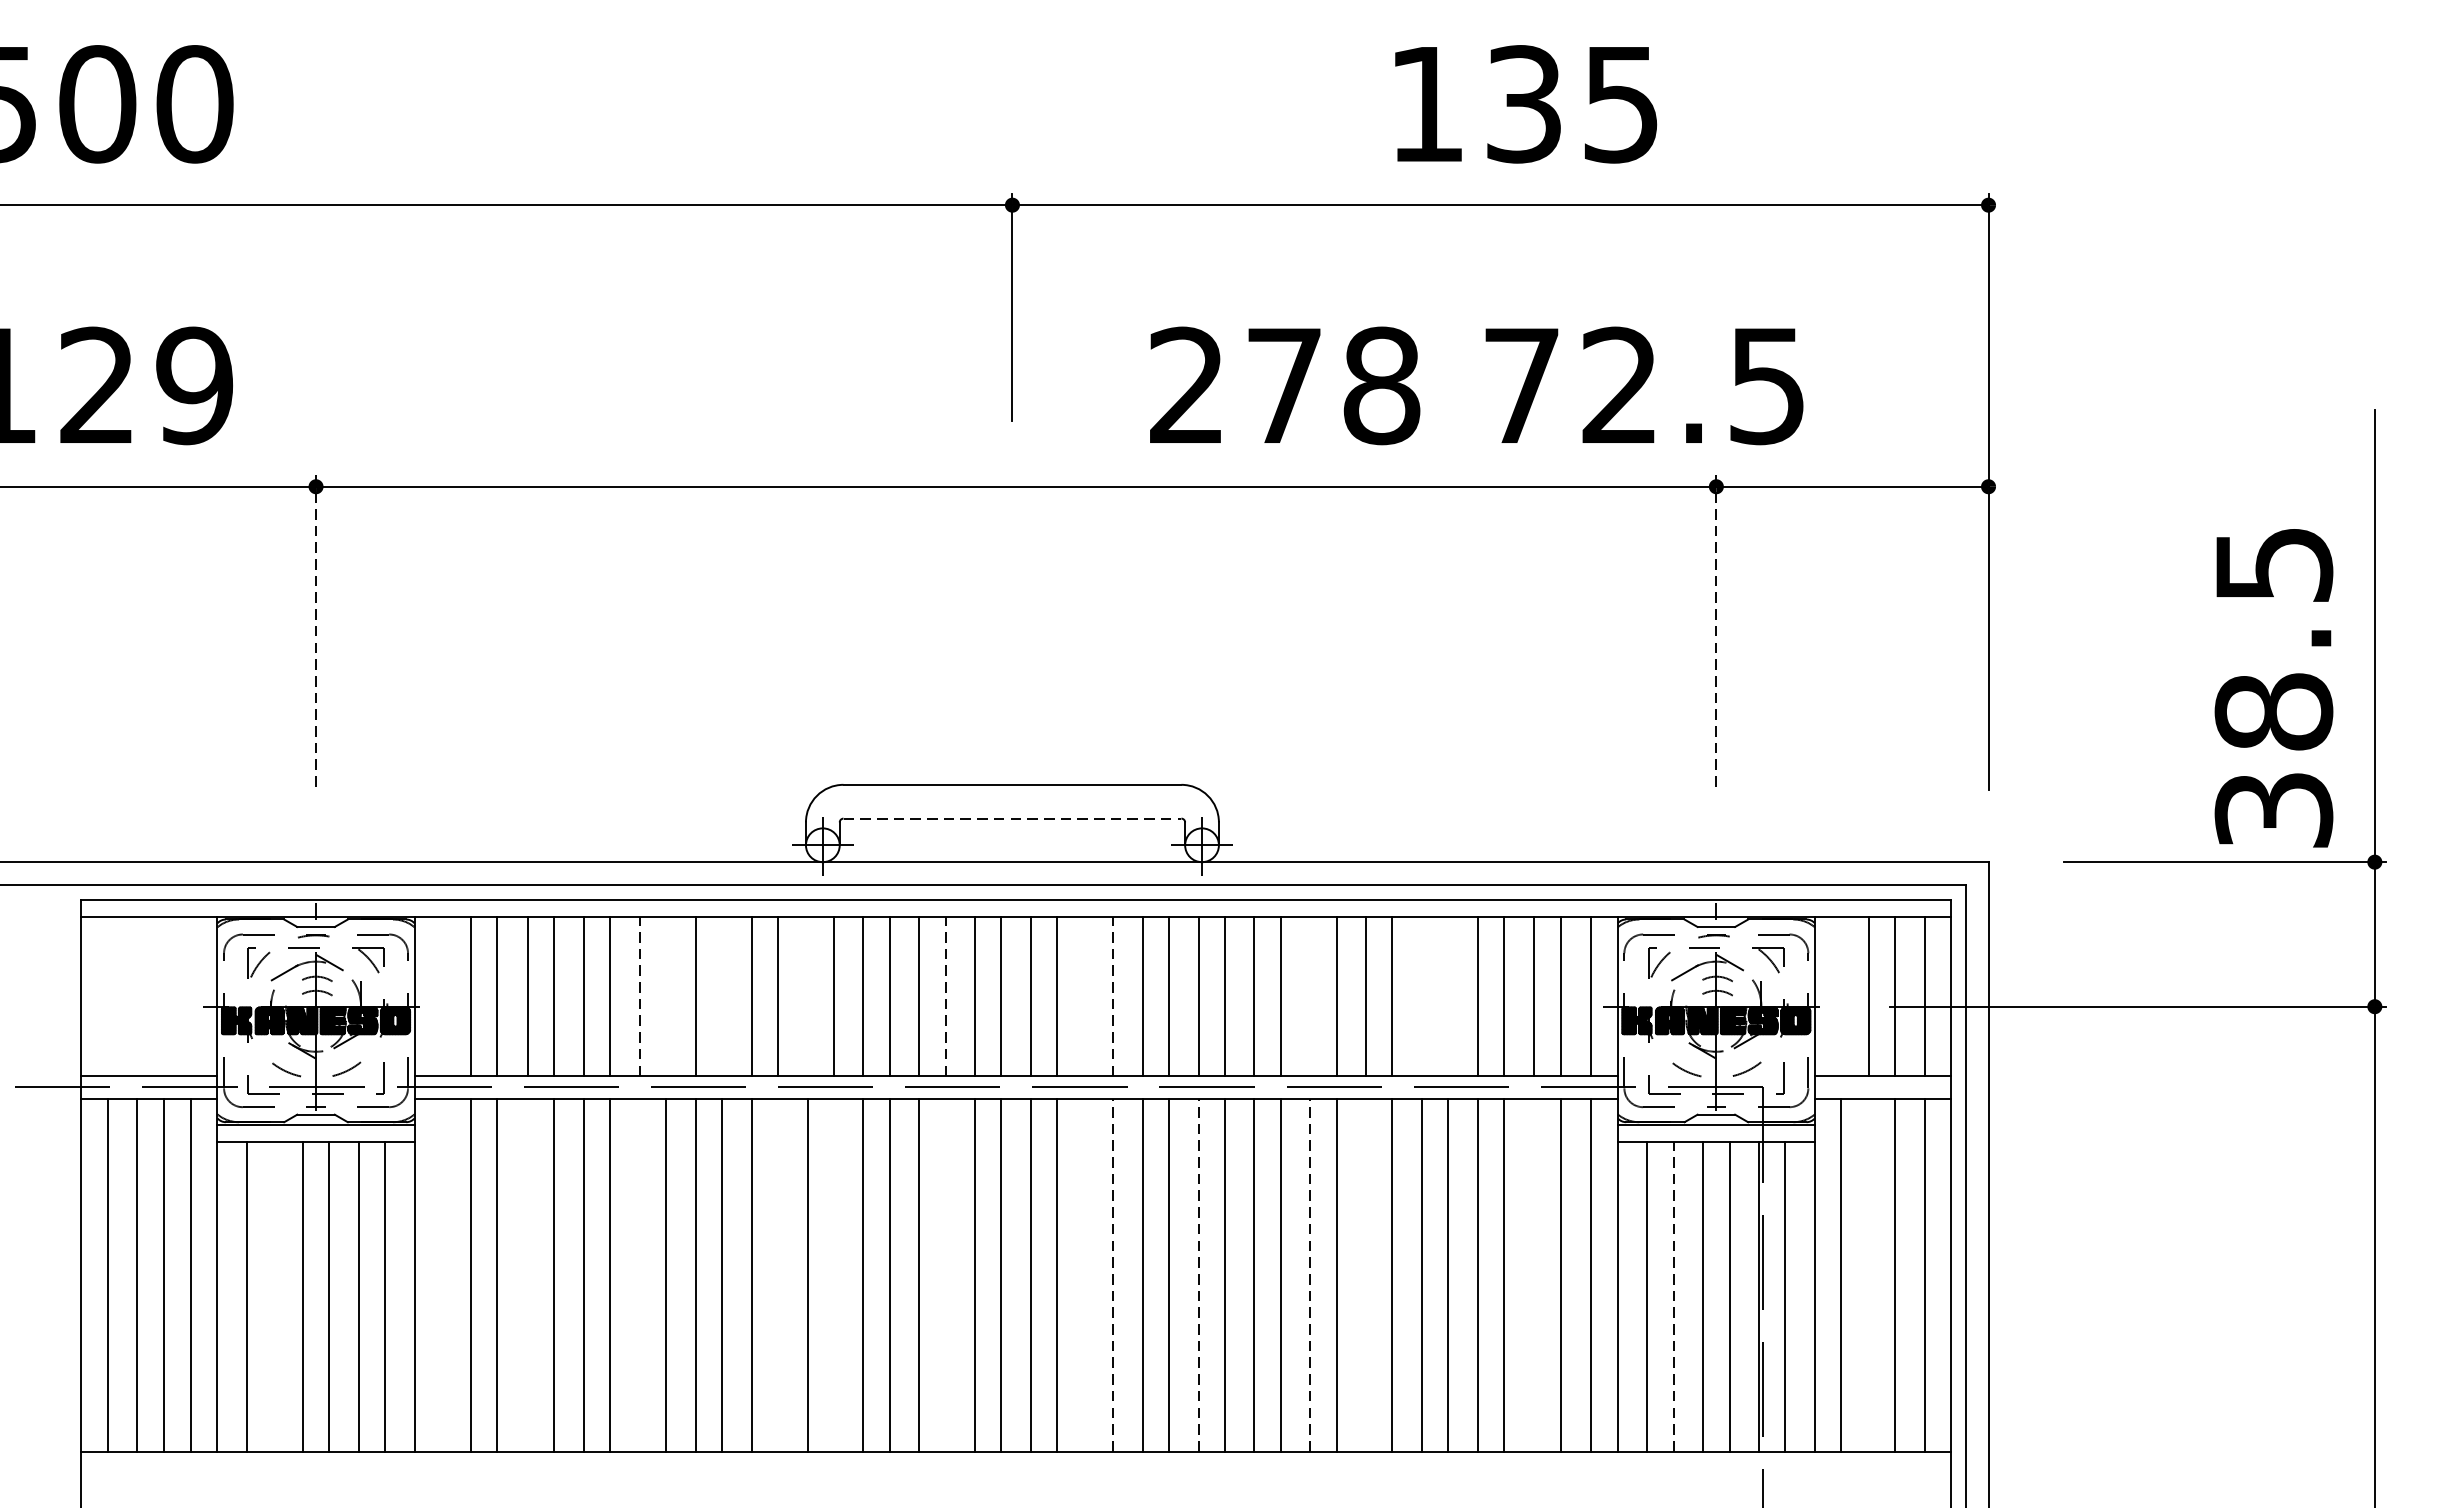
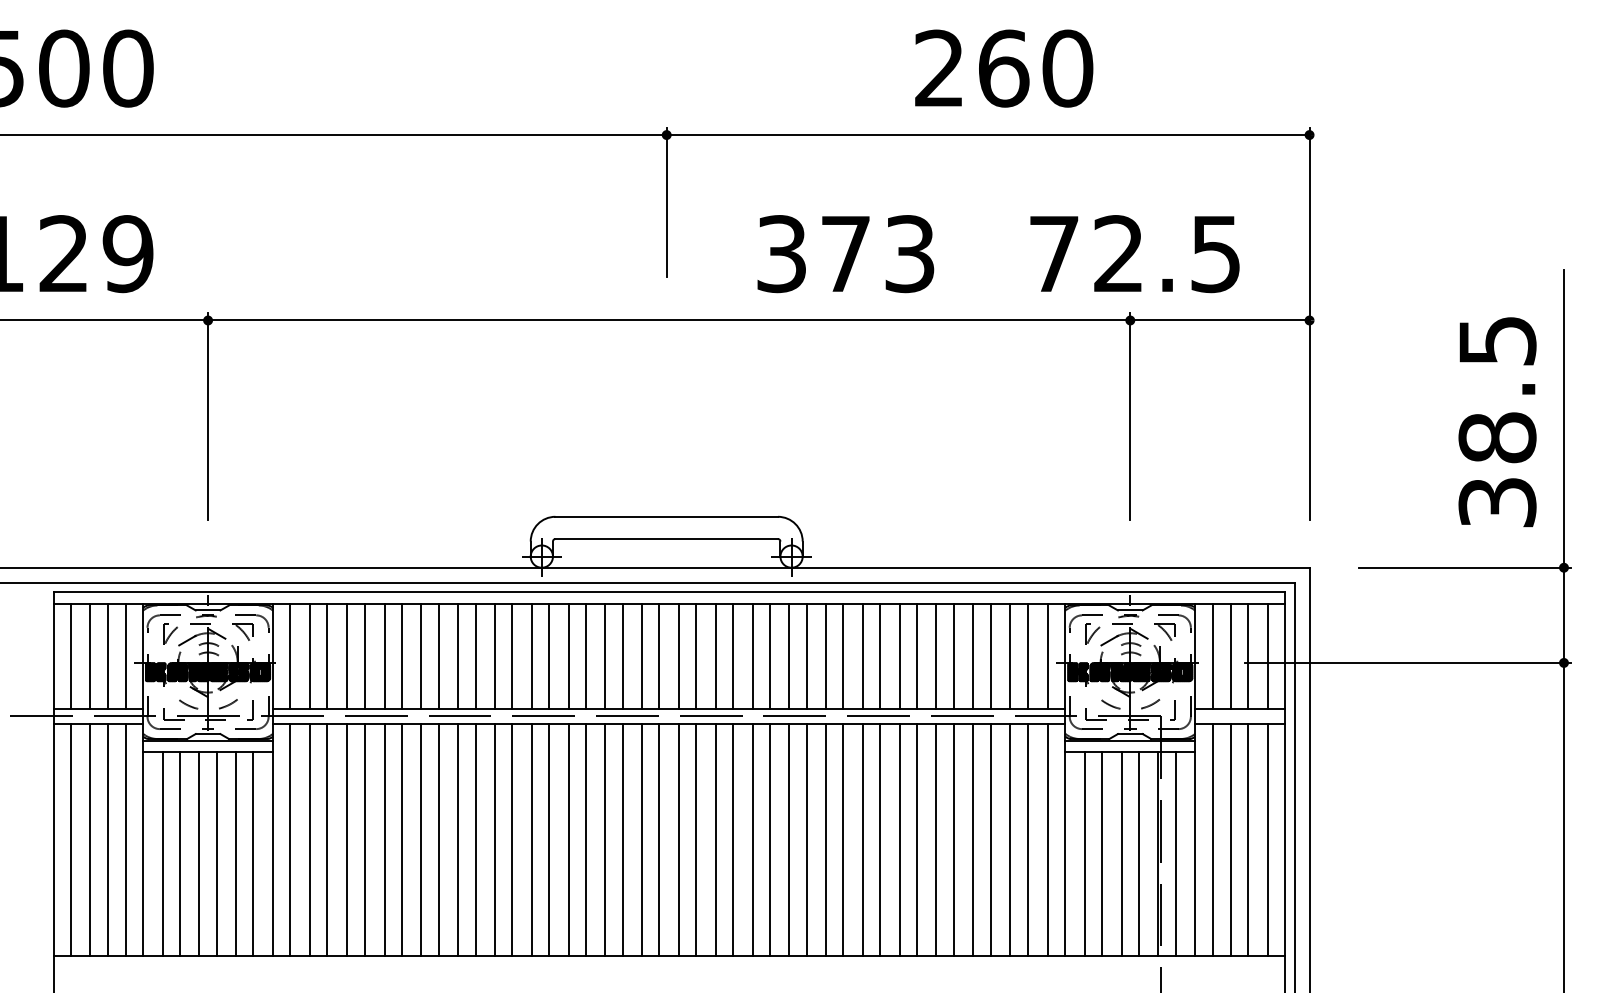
text: (1525, 104) -> (1004, 68), 135 -> 260
text: (1285, 386) -> (846, 254), 278 -> 373
text: (1643, 386) -> (1134, 254), moved
line: (316, 632) -> (208, 416), dashed -> solid
line: (1716, 632) -> (1130, 416), dashed -> solid
text: (2273, 688) -> (1497, 422), moved
line: (1013, 819) -> (667, 539), dashed -> solid
line: (107, 995) -> (70, 655), added
line: (137, 995) -> (90, 655), added
line: (163, 995) -> (107, 655), added
line: (190, 995) -> (125, 655), added
line: (441, 995) -> (290, 655), added
line: (665, 995) -> (438, 655), added
line: (722, 995) -> (475, 655), added
line: (807, 995) -> (531, 655), added
line: (1086, 995) -> (715, 655), added
line: (1309, 995) -> (862, 655), added
line: (1422, 995) -> (936, 655), added
line: (1447, 995) -> (953, 655), added
line: (1841, 995) -> (1212, 655), added
line: (640, 996) -> (421, 656), dashed -> solid
line: (945, 996) -> (622, 656), dashed -> solid
line: (1112, 996) -> (732, 656), dashed -> solid
line: (441, 1274) -> (290, 839), added
line: (527, 1274) -> (347, 839), added
line: (640, 1274) -> (421, 839), added
line: (778, 1274) -> (512, 839), added
line: (834, 1274) -> (549, 839), added
line: (945, 1274) -> (622, 839), added
line: (1086, 1274) -> (715, 839), added
line: (1112, 1274) -> (732, 839), dashed -> solid
line: (1198, 1274) -> (789, 839), dashed -> solid
line: (1309, 1274) -> (862, 839), dashed -> solid
line: (1365, 1274) -> (899, 839), added
line: (1534, 1274) -> (1010, 839), added
line: (1868, 1274) -> (1230, 839), added
line: (272, 1296) -> (179, 853), added
line: (1674, 1296) -> (1102, 853), dashed -> solid

